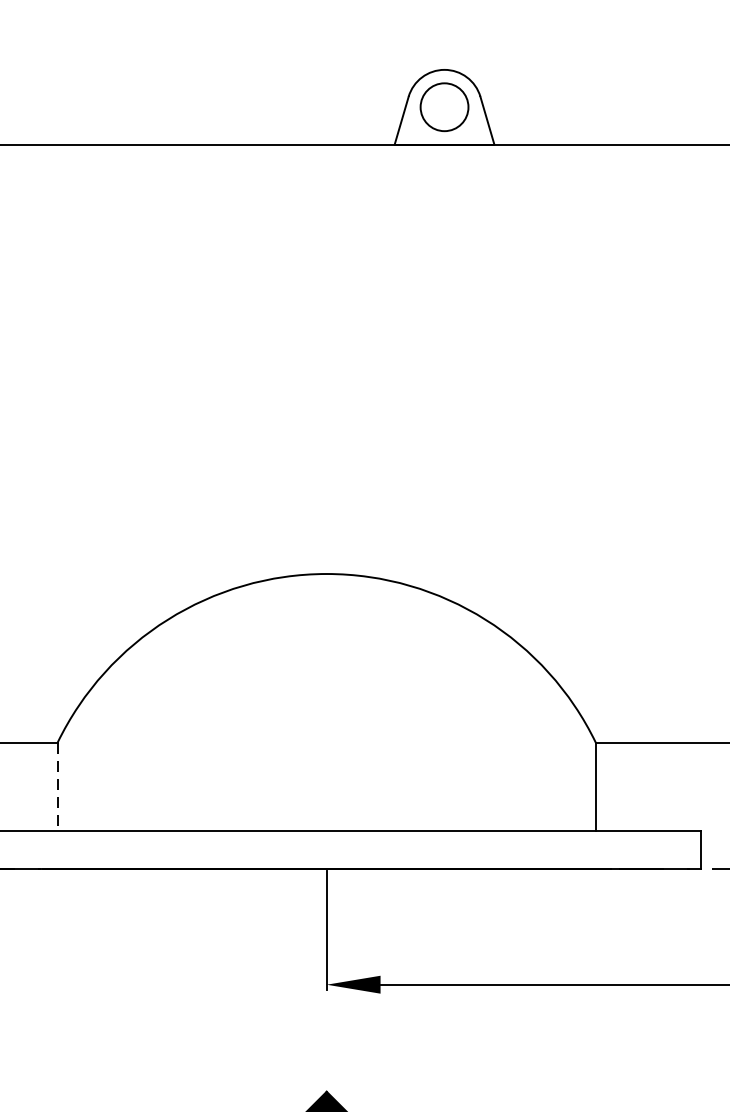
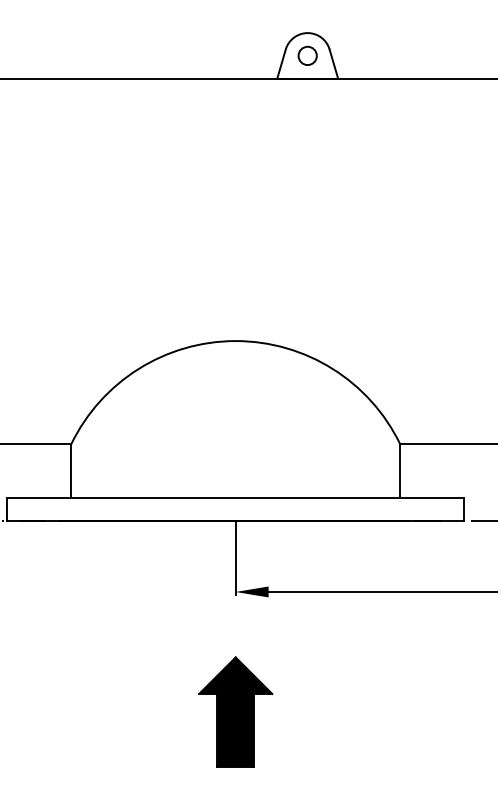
circle: (444, 106) -> (307, 55), size x0.62
line: (57, 787) -> (71, 471), dashed -> solid

